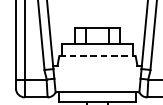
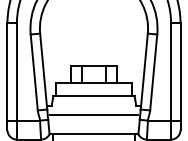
line: (97, 55) -> (93, 95), dashed -> solid
line: (97, 74) -> (93, 115), added

